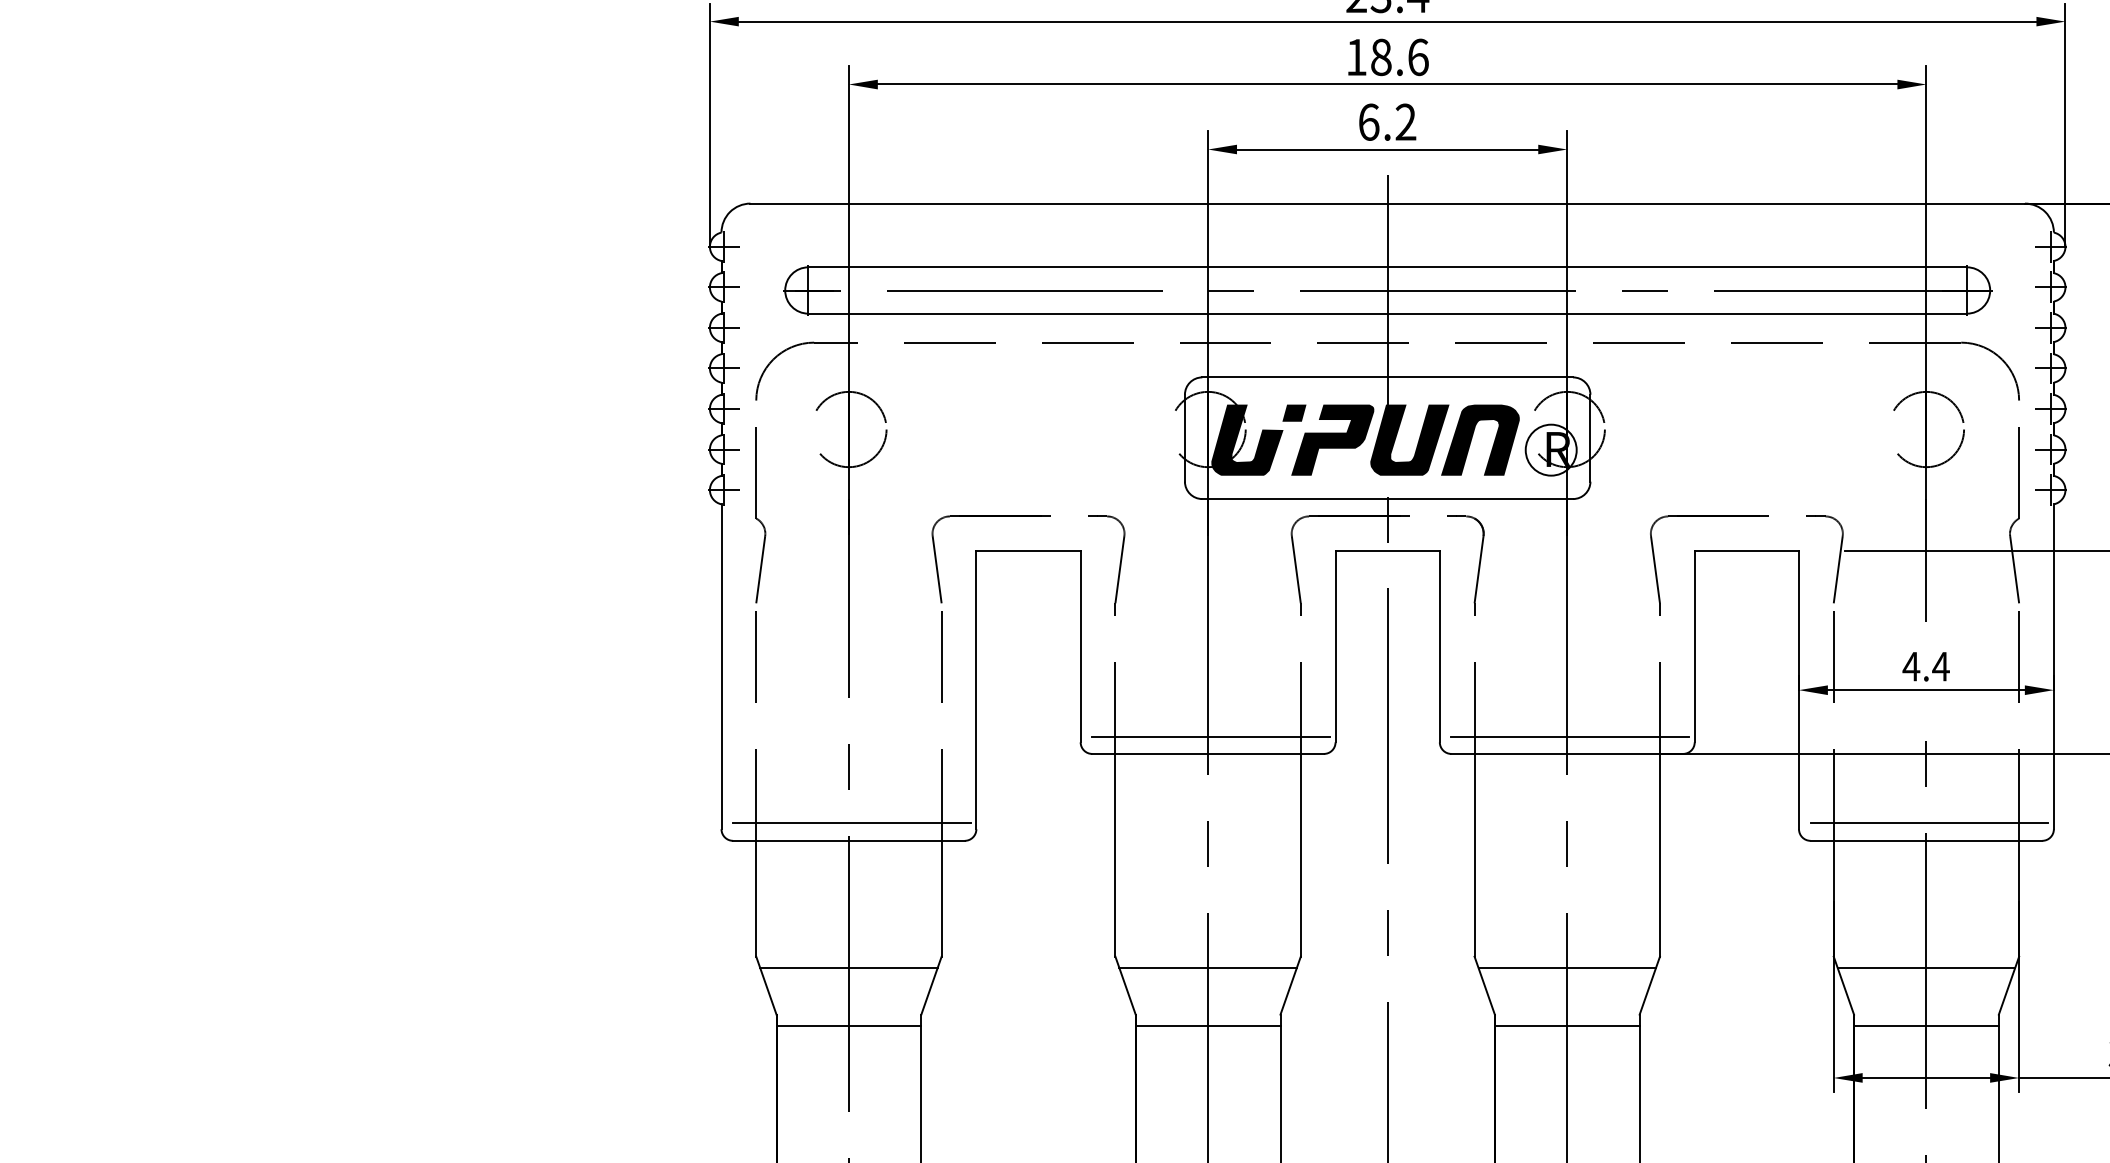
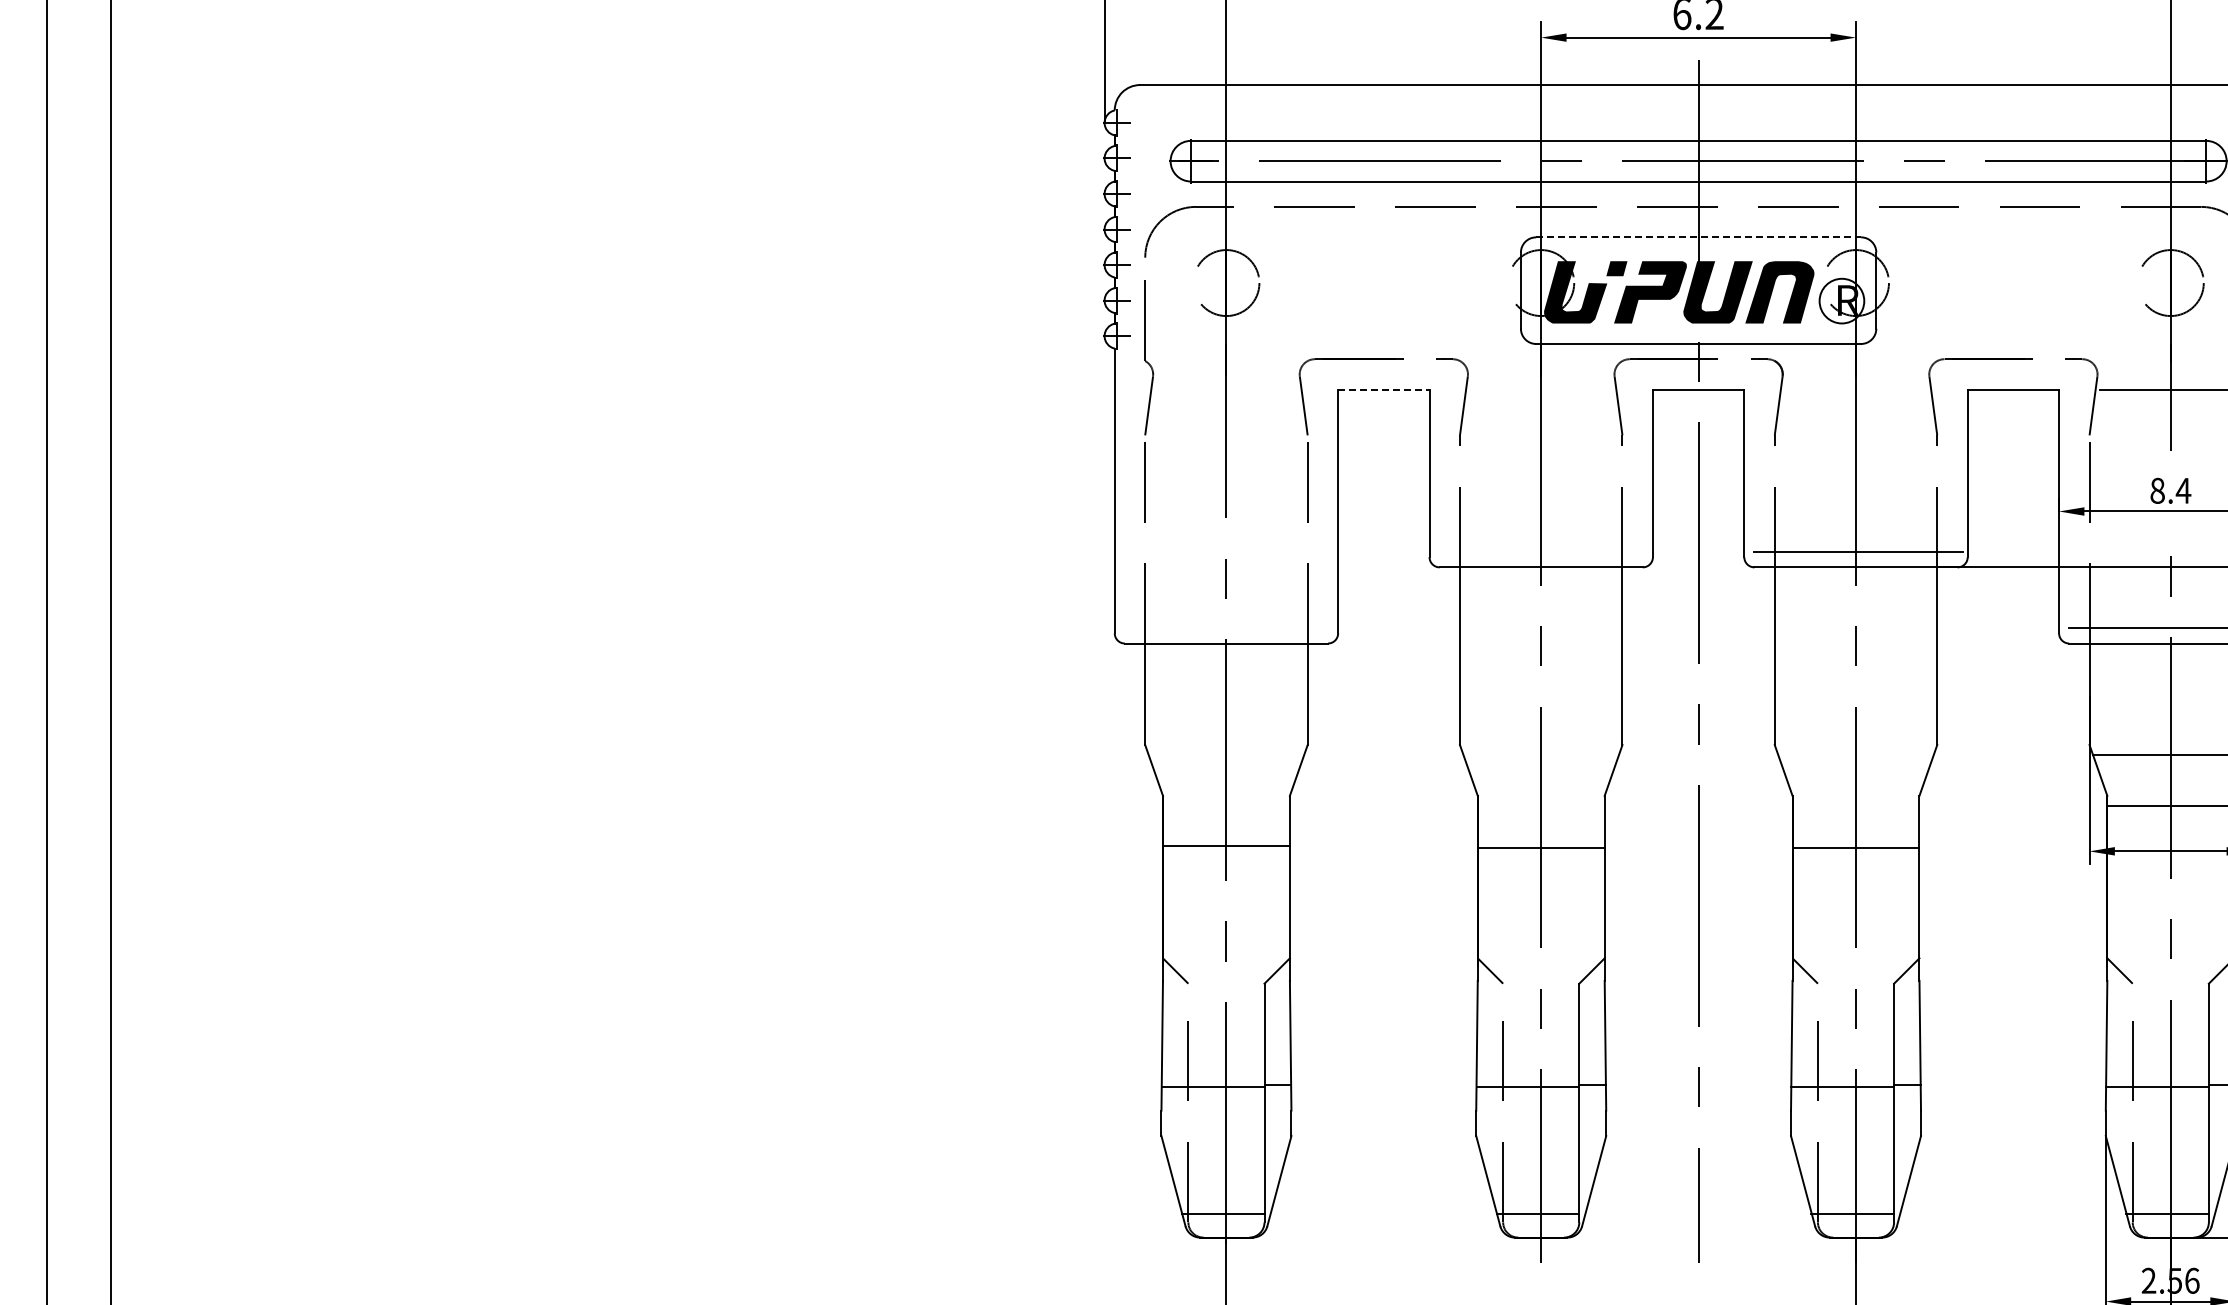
line: (1388, 377) -> (1699, 237), solid -> dashed
line: (1028, 550) -> (1383, 389), solid -> dashed
text: (1911, 666) -> (2157, 490), 4.4 -> 8.4
line: (1210, 736) -> (1543, 552), removed
line: (851, 823) -> (1228, 628), removed
line: (849, 968) -> (1226, 755), removed
line: (1207, 968) -> (1540, 755), removed
line: (1566, 968) -> (1855, 755), removed
line: (847, 1026) -> (1225, 846), moved
line: (1207, 1026) -> (1540, 848), moved
line: (1566, 1026) -> (1855, 848), moved

